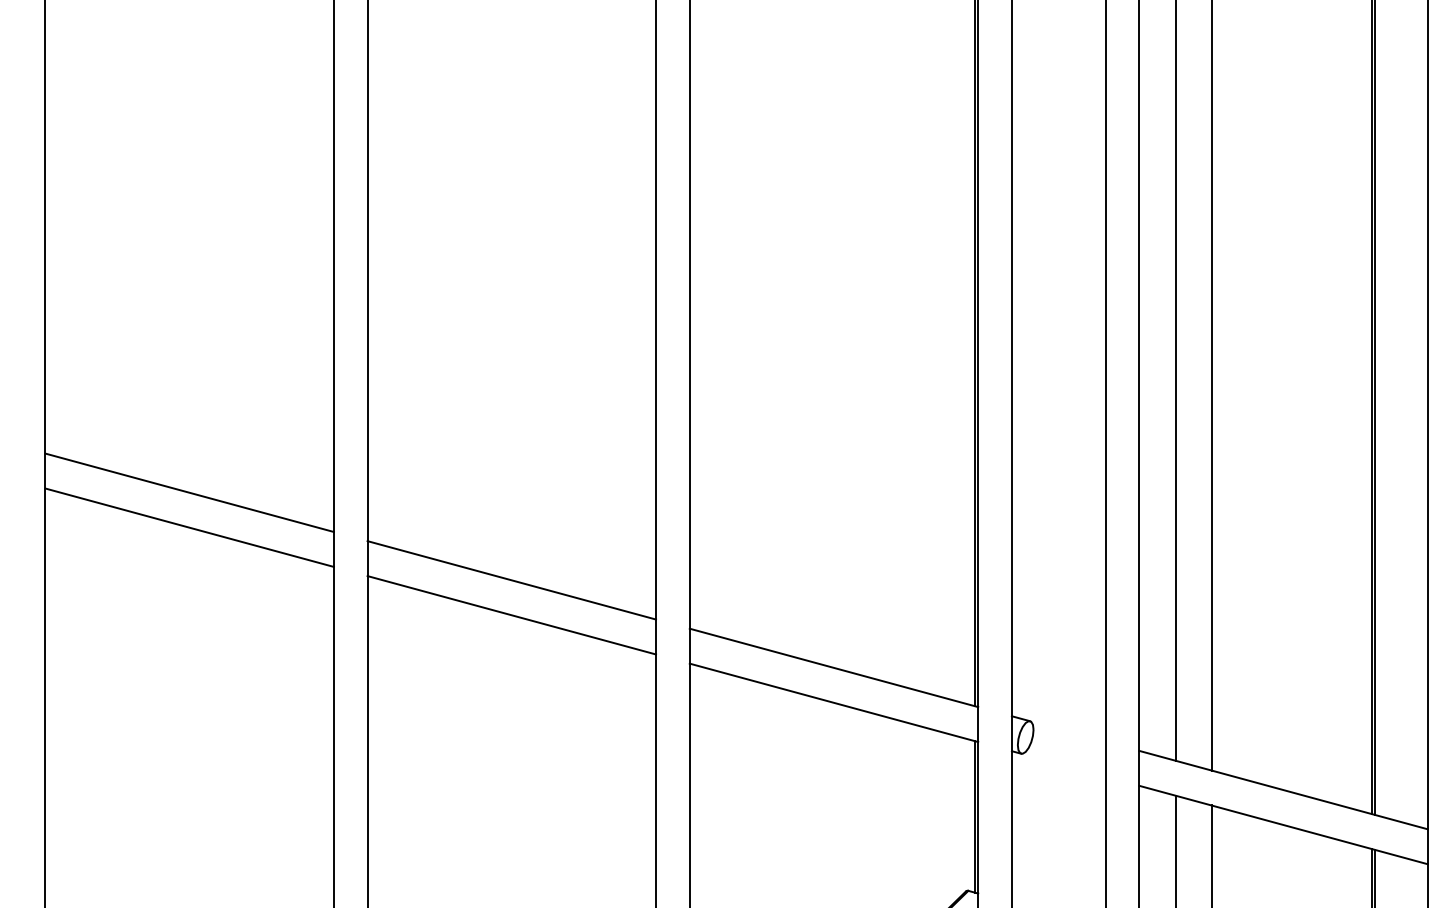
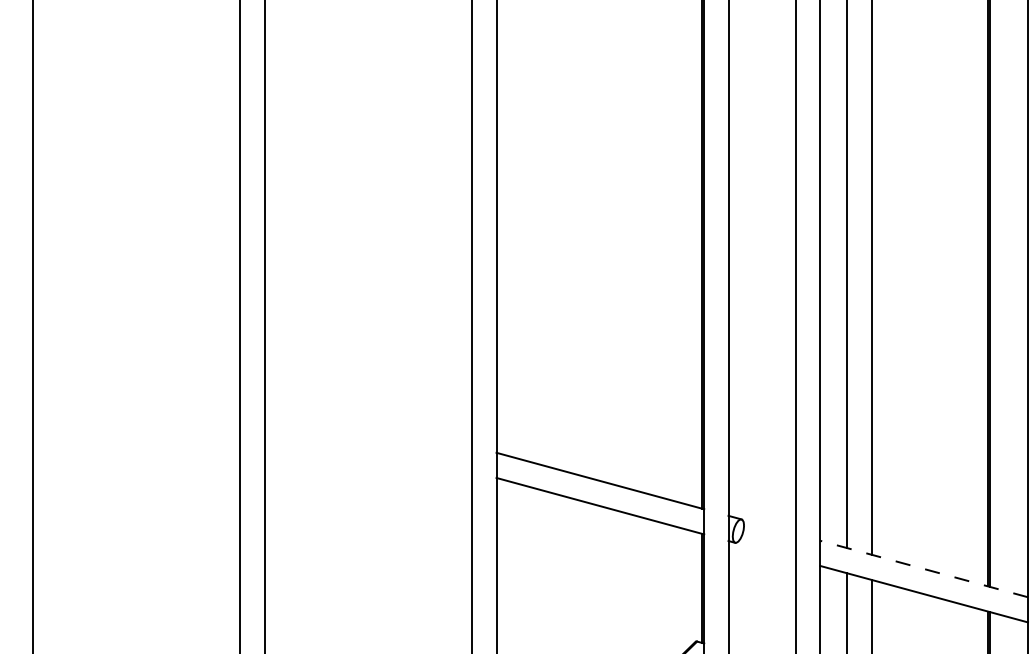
line: (189, 492) -> (136, 354), removed
line: (189, 527) -> (136, 379), removed
line: (511, 580) -> (368, 418), removed
line: (511, 615) -> (368, 443), removed
line: (1283, 789) -> (924, 568), solid -> dashed

